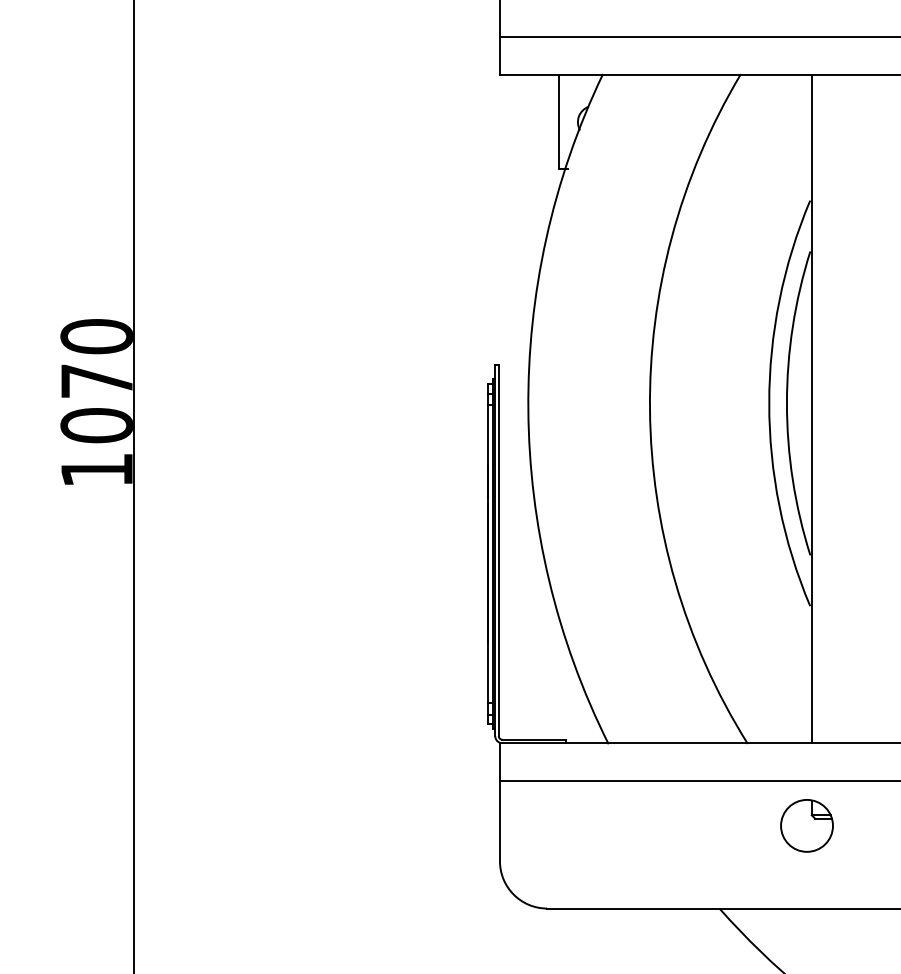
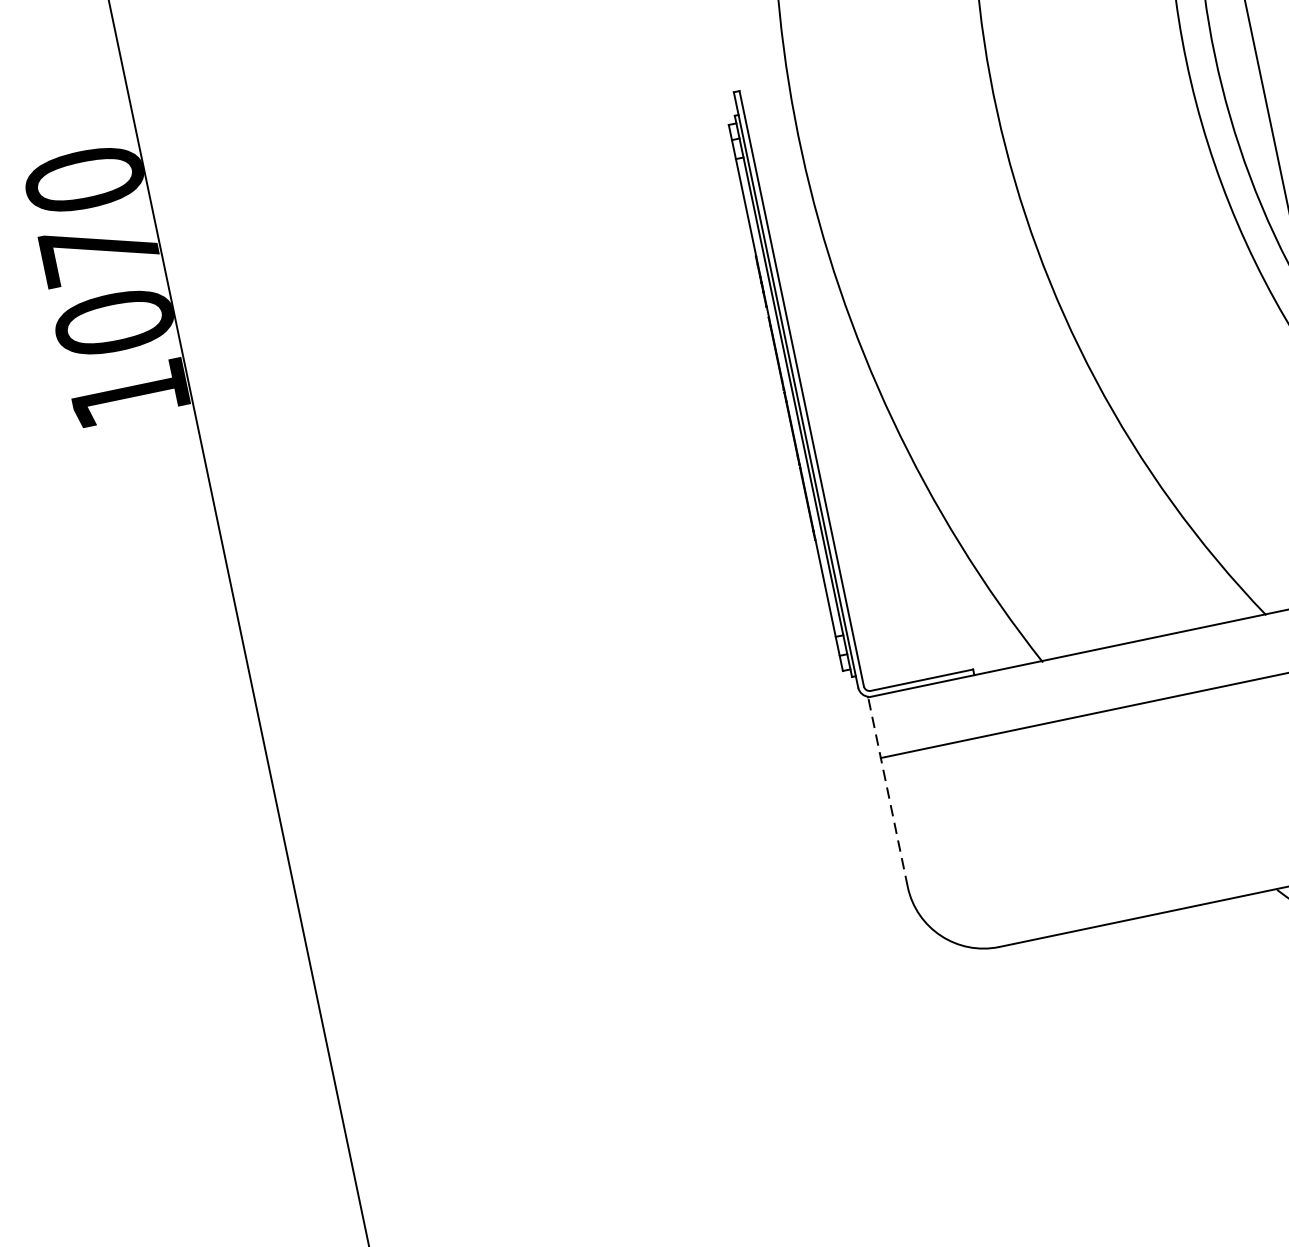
line: (499, 801) -> (886, 791), solid -> dashed

